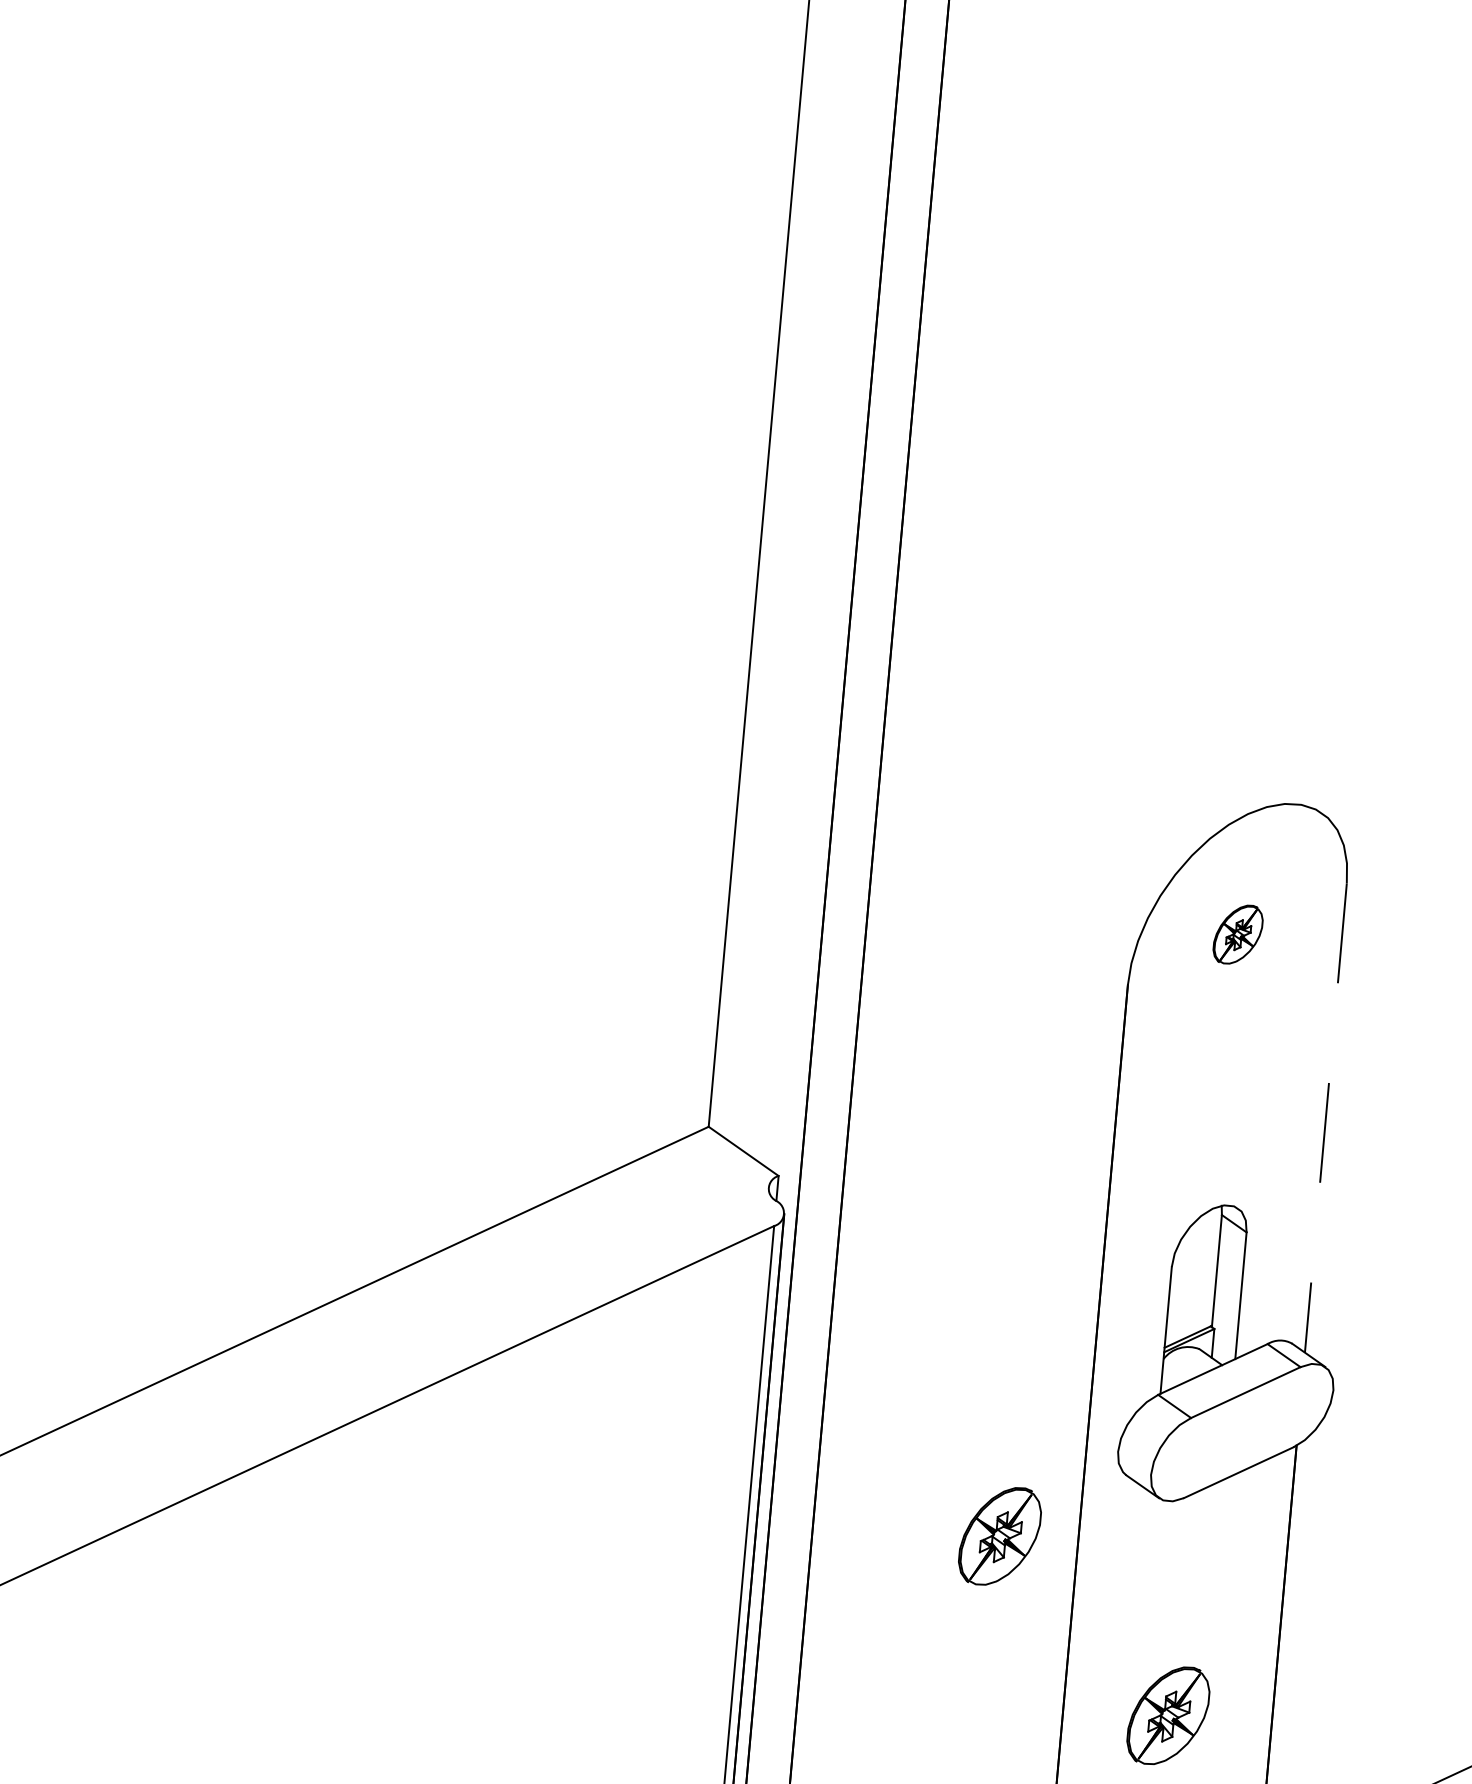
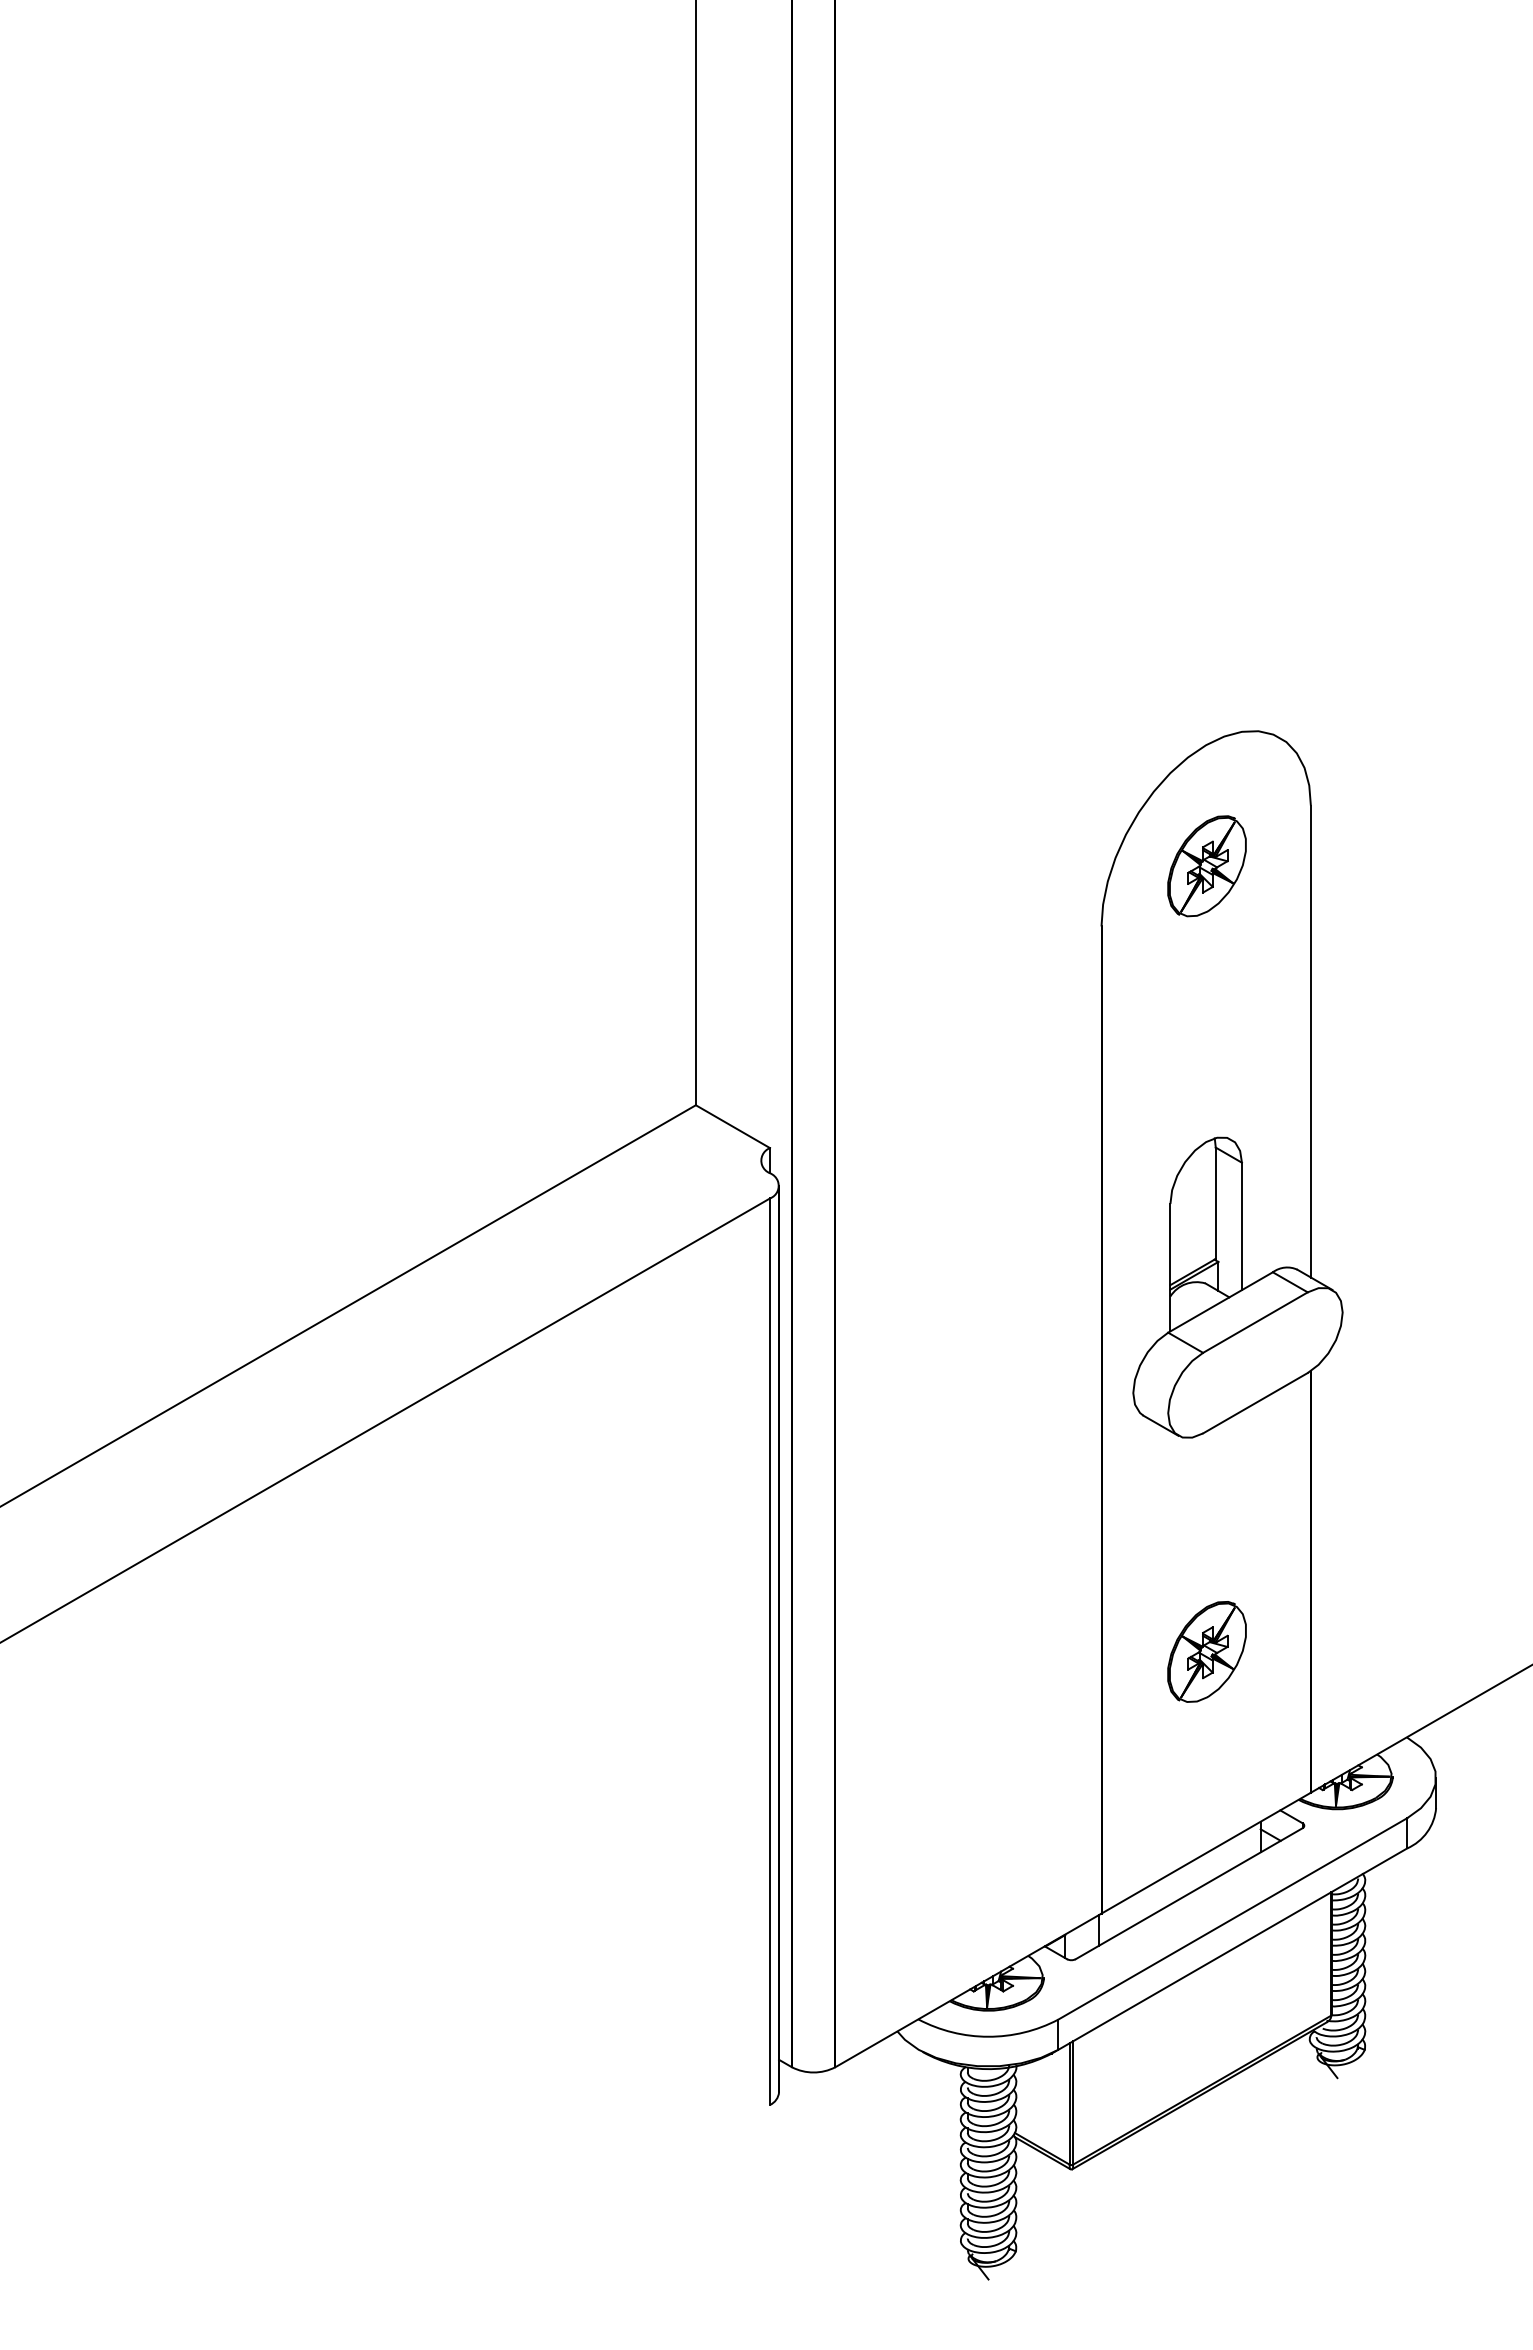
part: (1237, 934) -> (1206, 866), size x1.67
line: (1325, 1117) -> (1310, 1041), dashed -> solid
part: (999, 1535) -> (1022, 1487), removed

